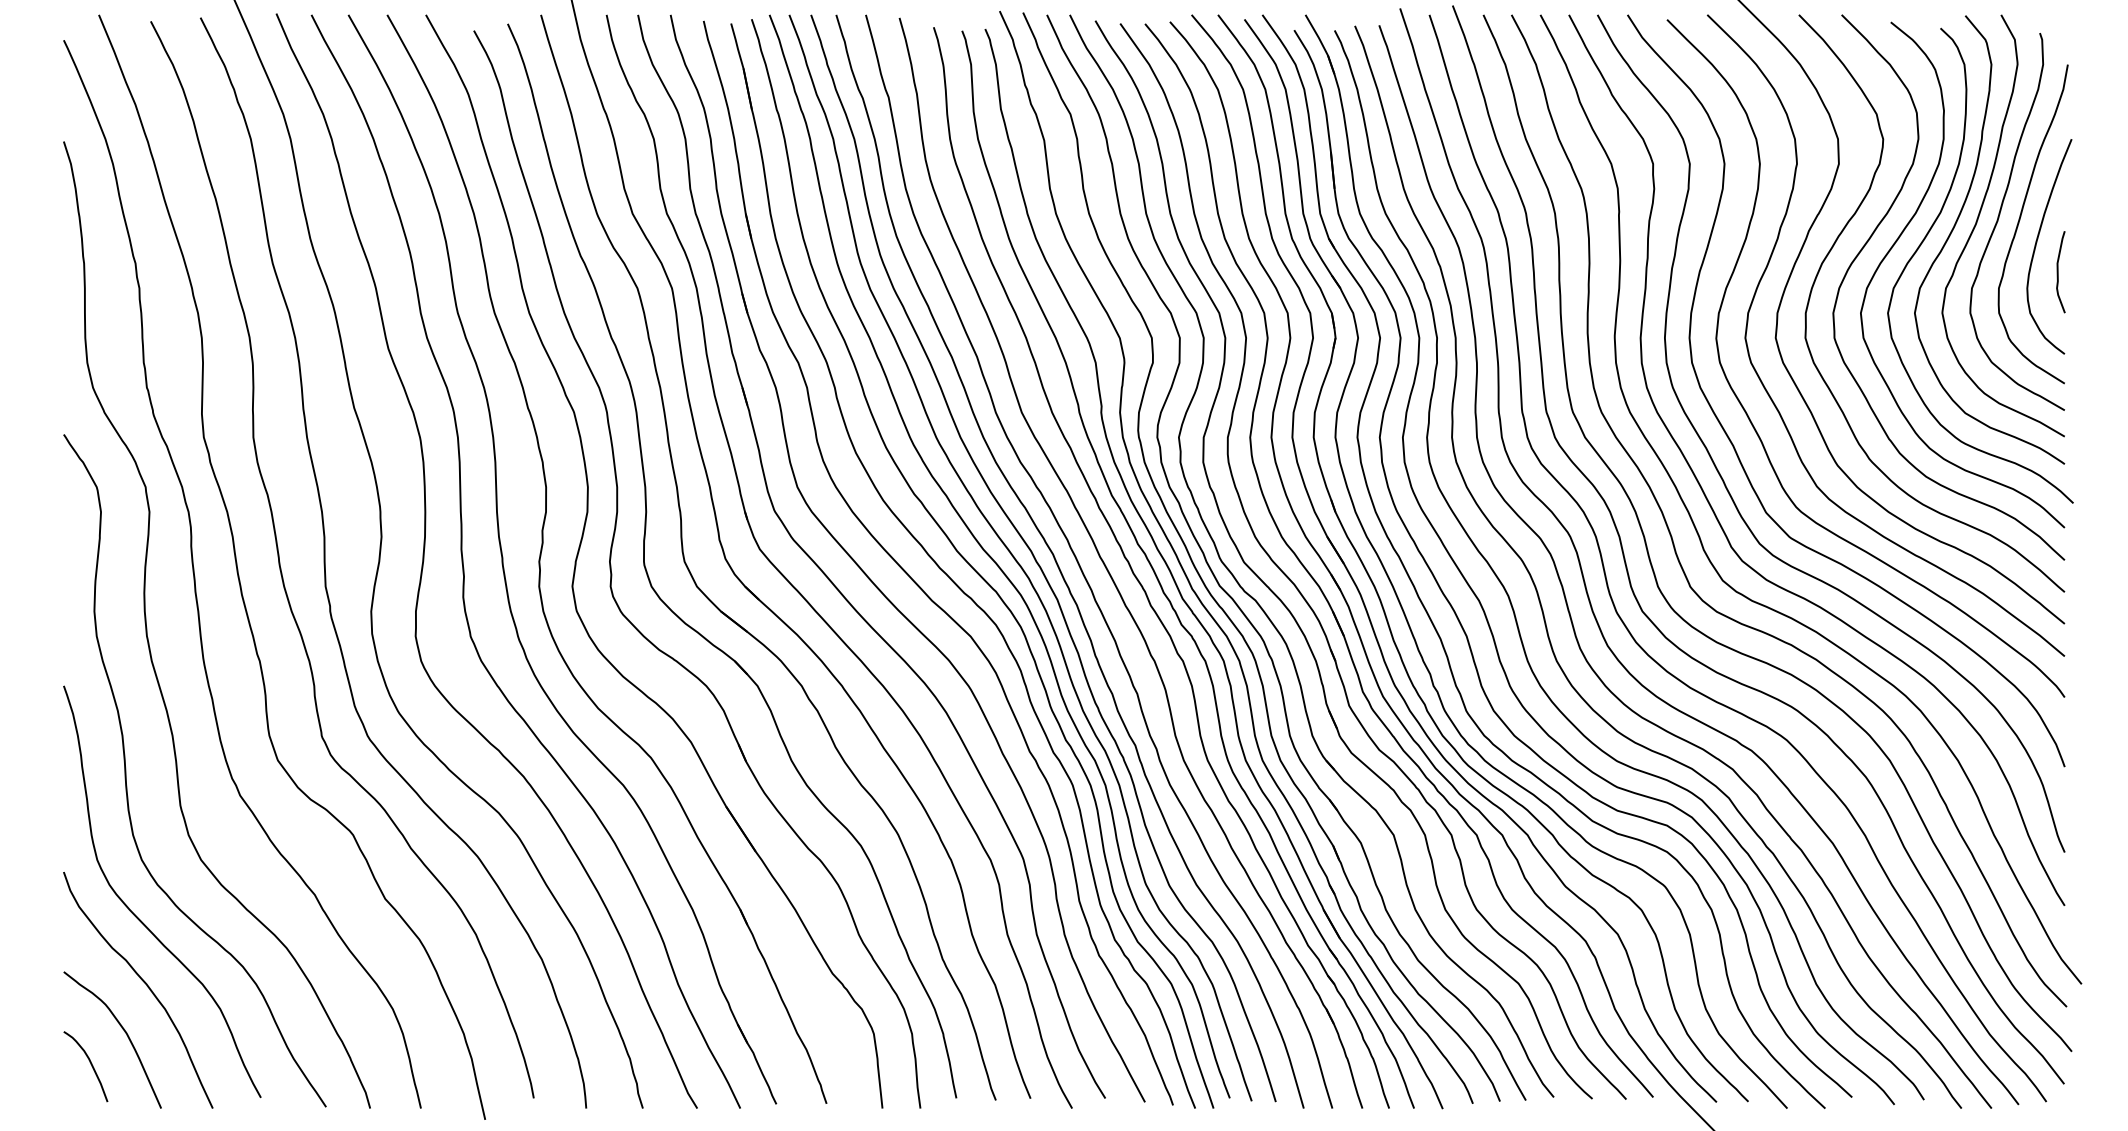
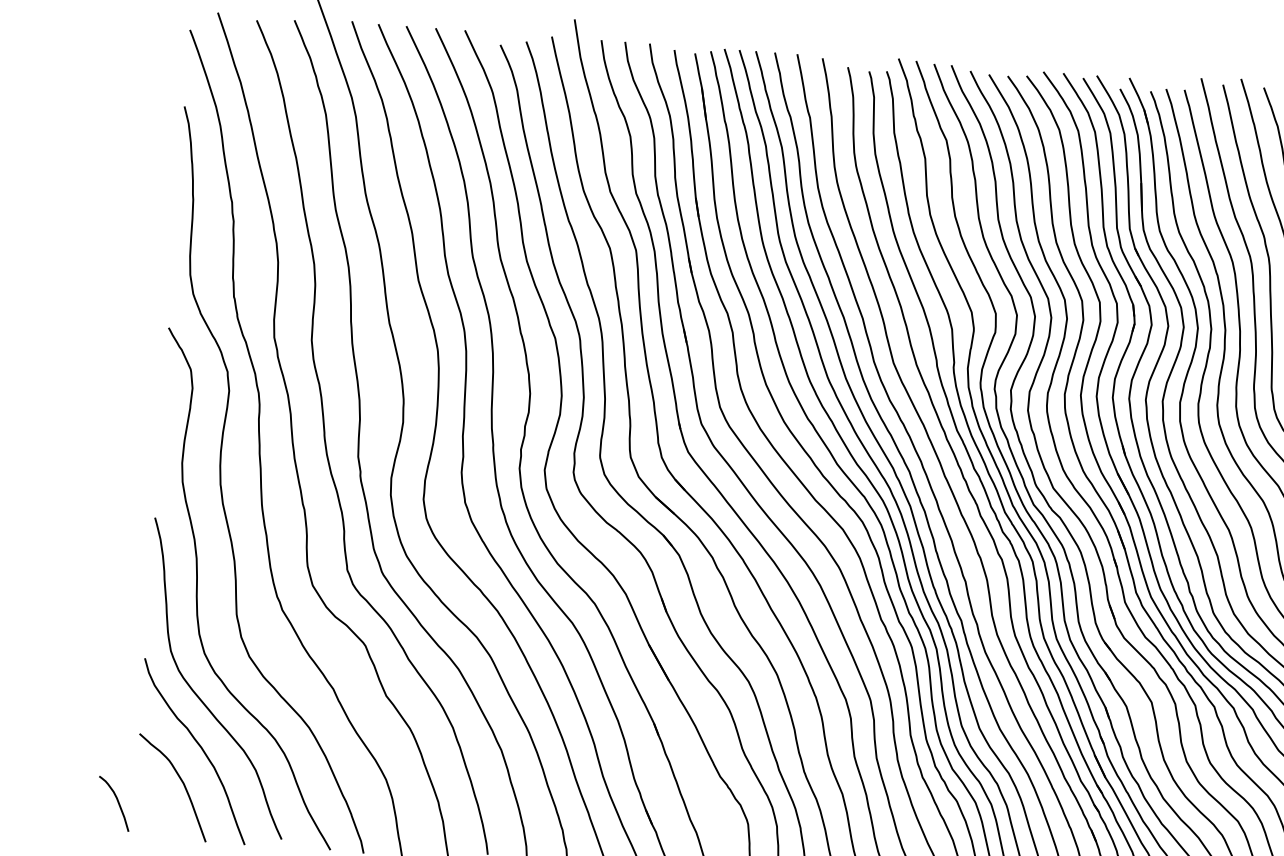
curve: (90, 1064) -> (117, 802), moved

